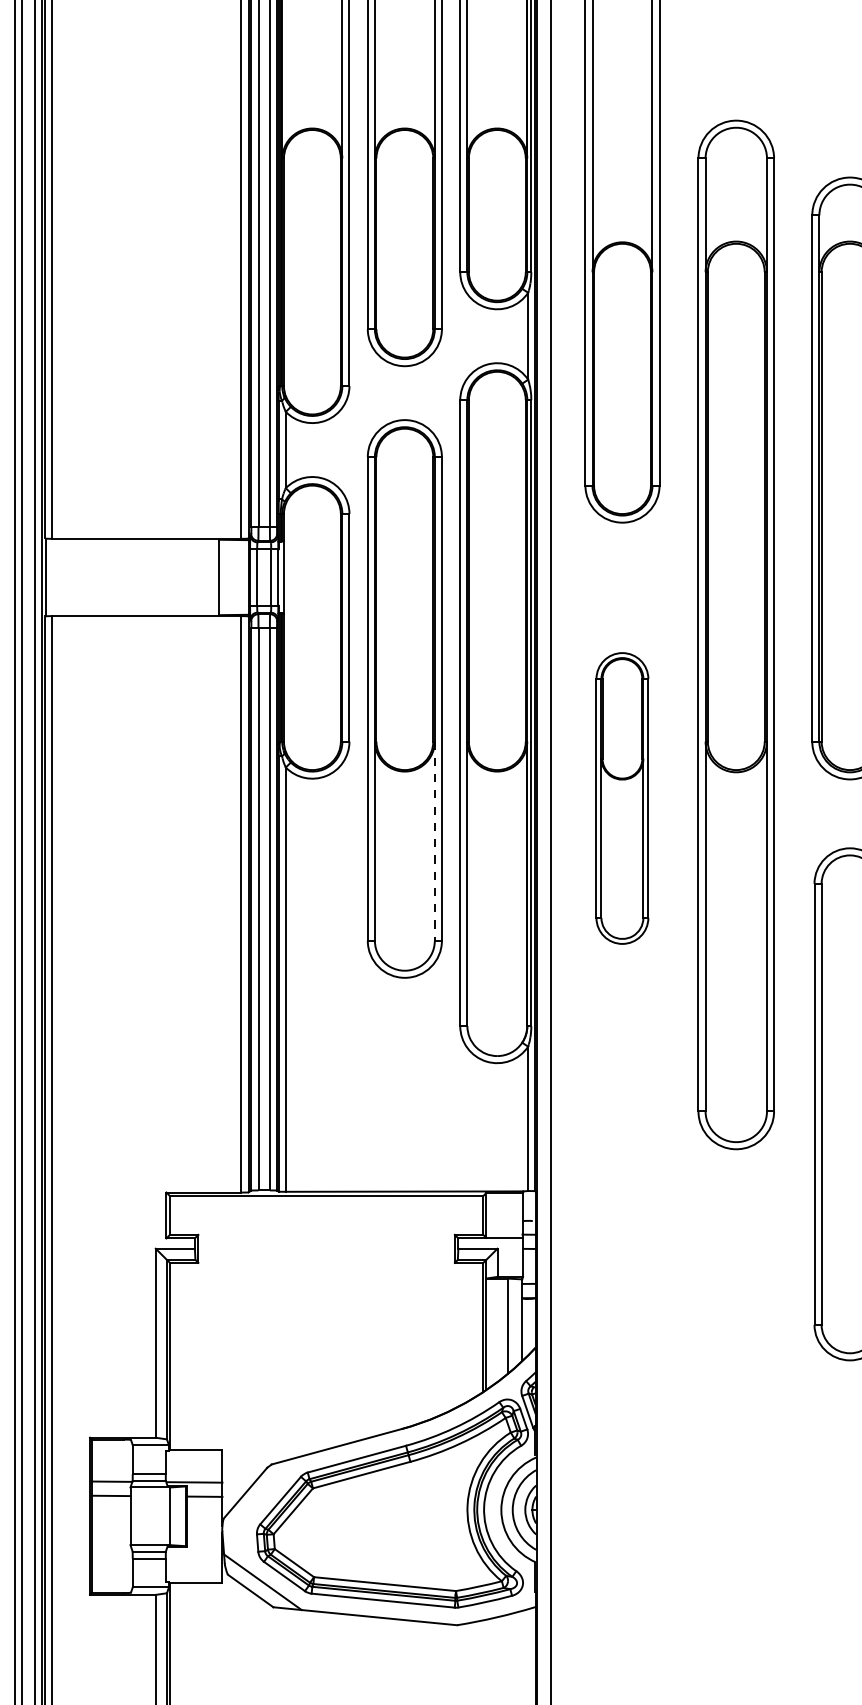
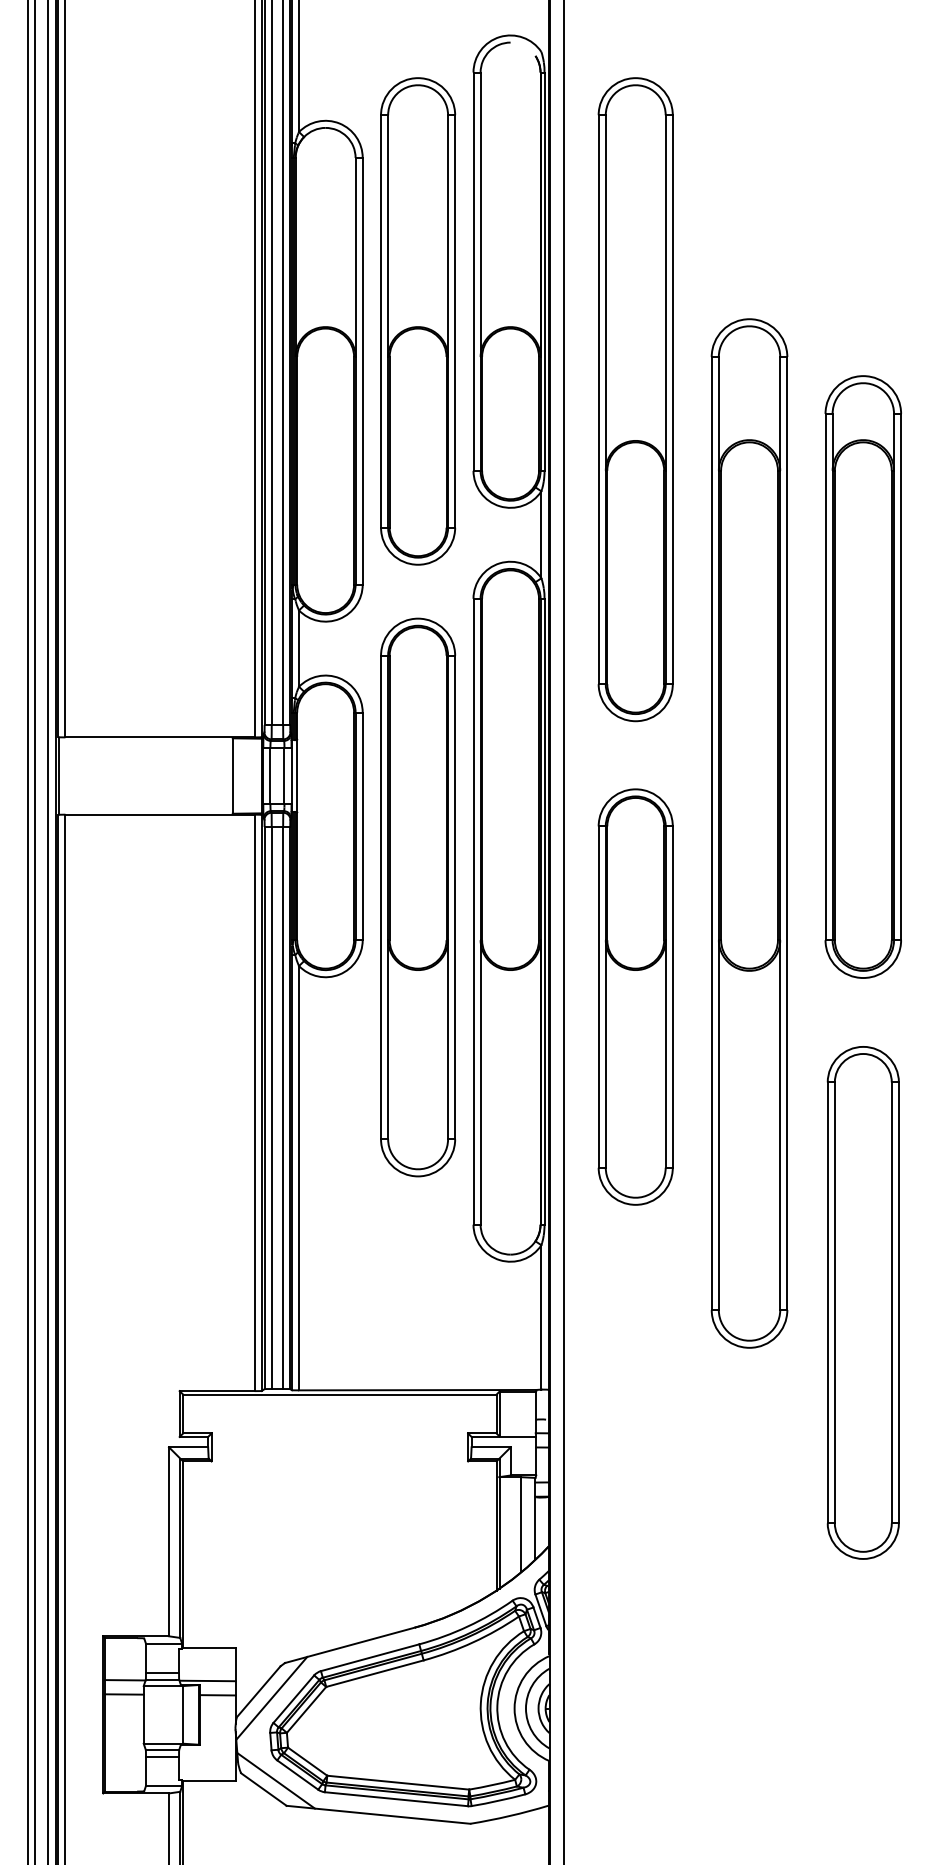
part: (622, 797) -> (635, 996), size x1.43
line: (435, 840) -> (448, 1039), dashed -> solid
line: (258, 1498) -> (271, 1697), added

